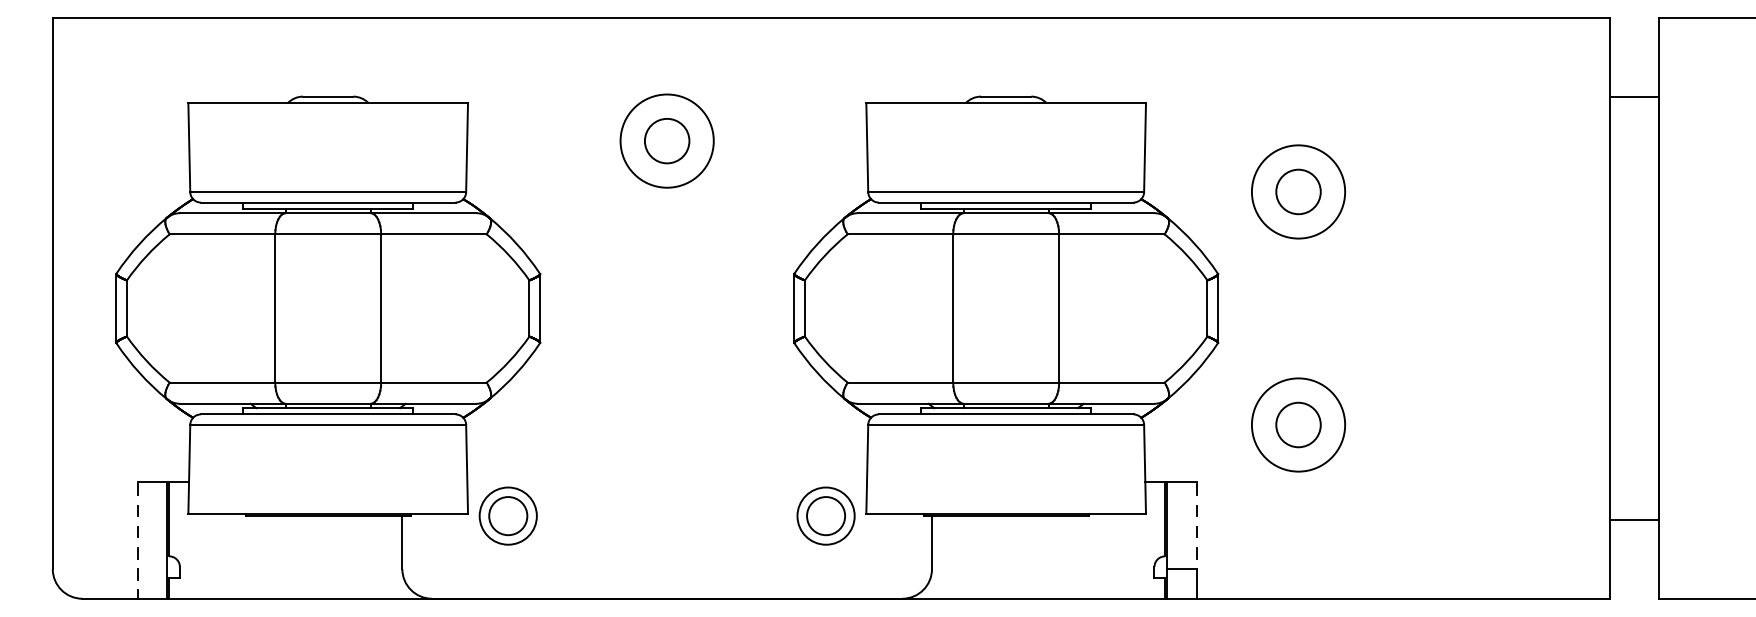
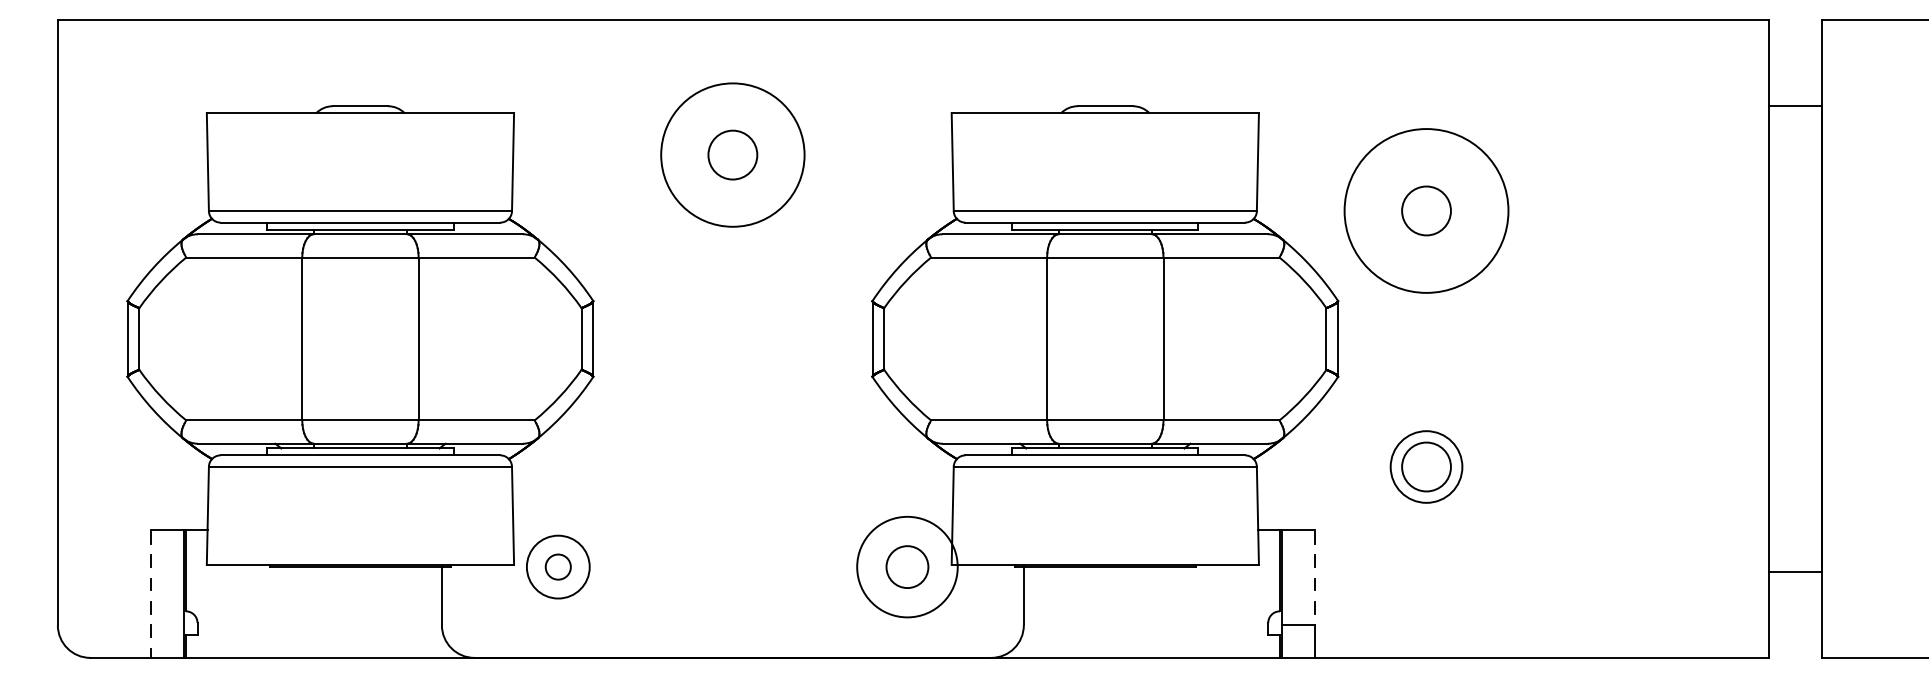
circle: (666, 140) -> (732, 154), size x1.4
circle: (1298, 191) -> (1426, 210), size x1.6
circle: (1298, 424) -> (1426, 466), size x0.7
circle: (826, 515) -> (907, 566), size x1.6
circle: (508, 516) -> (558, 567), size x0.6

